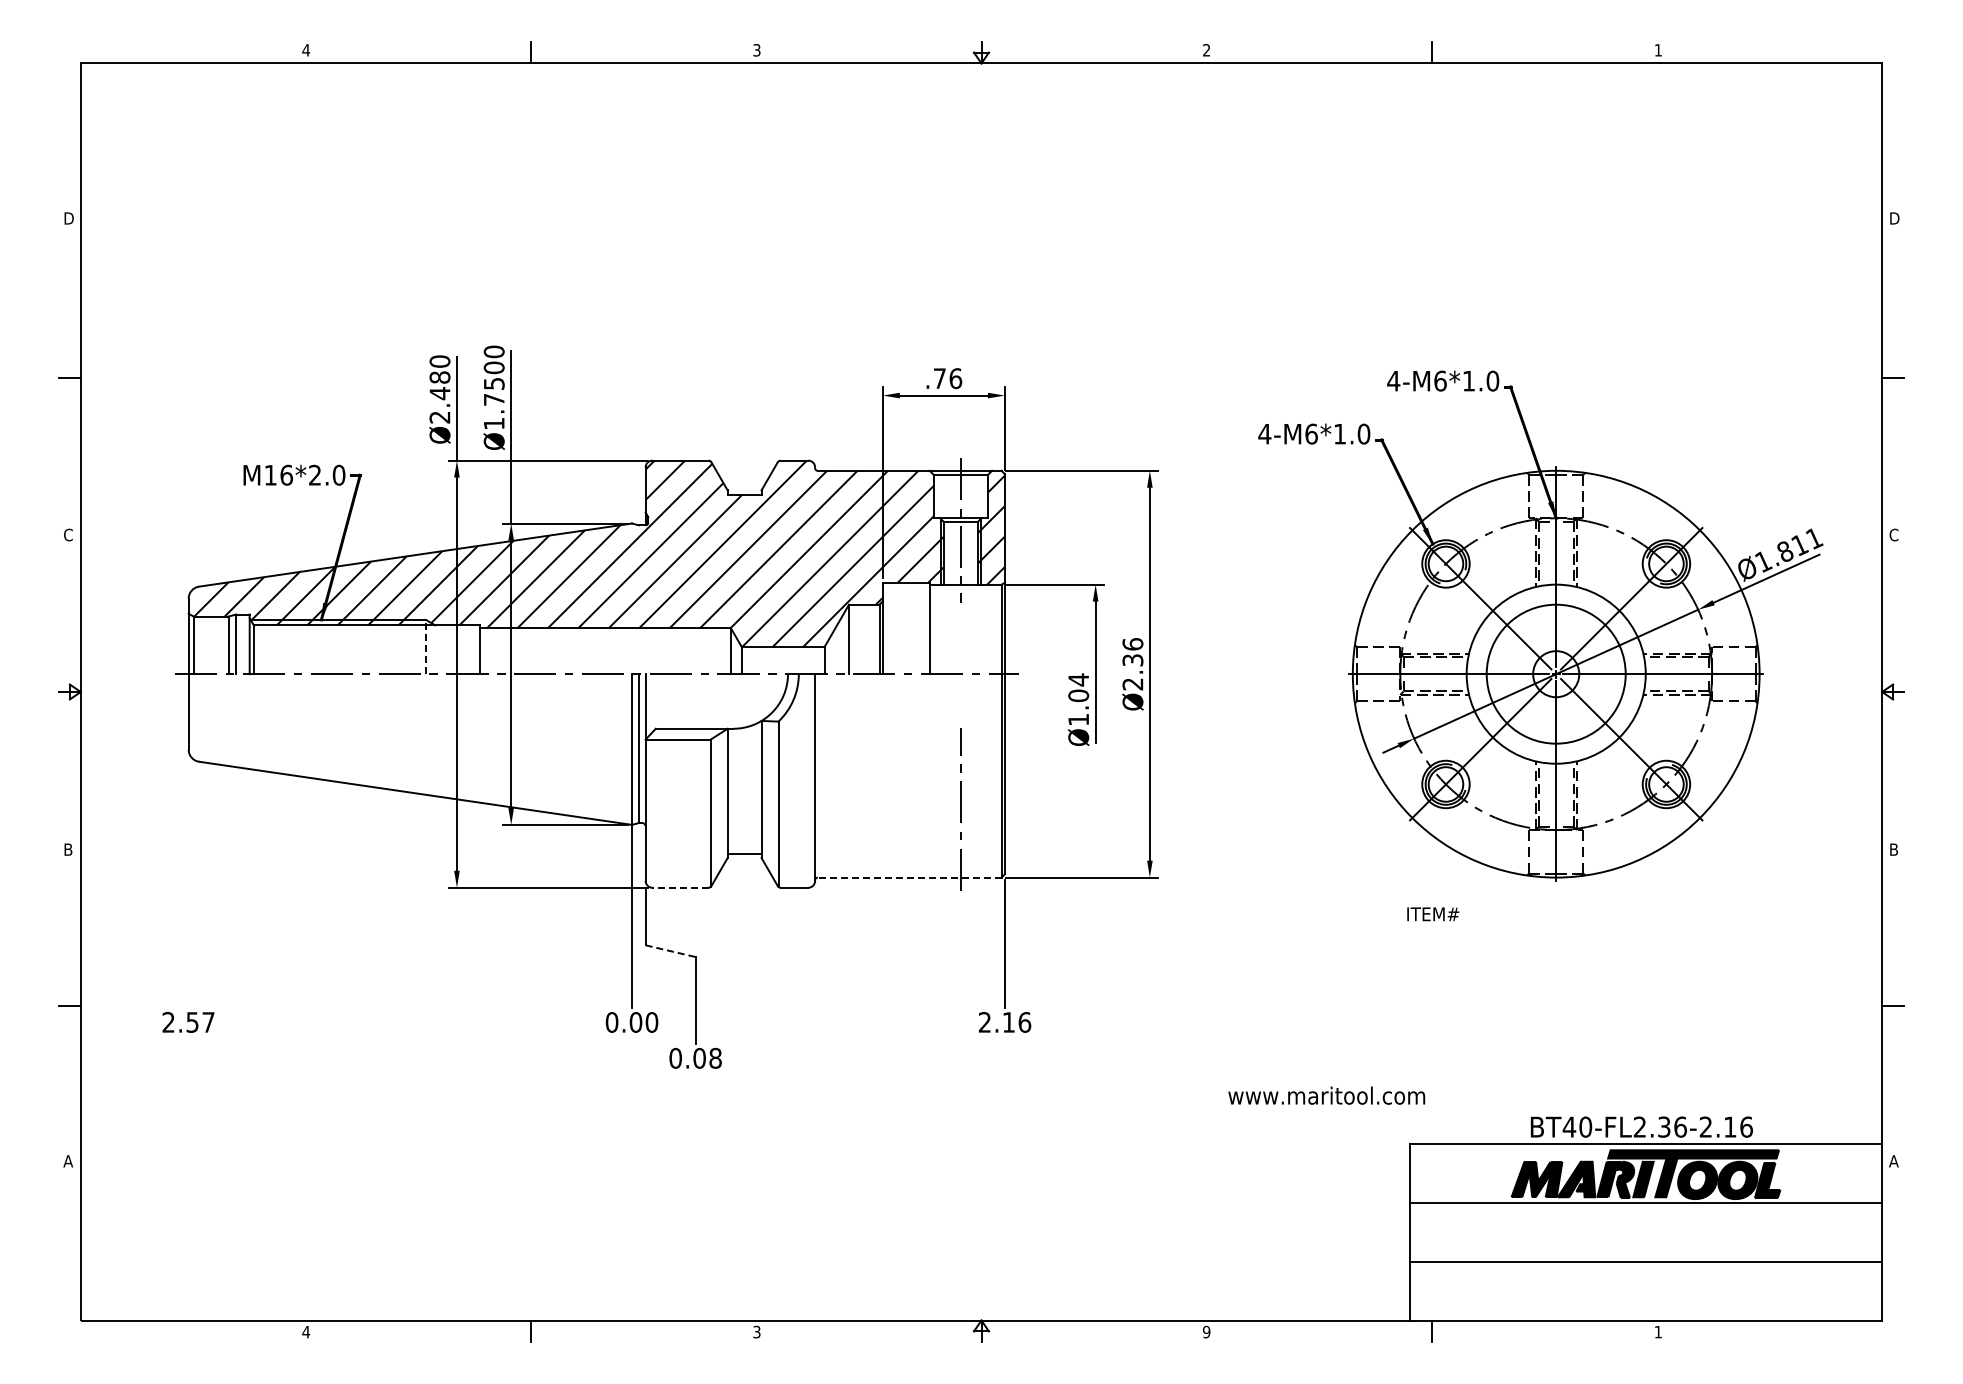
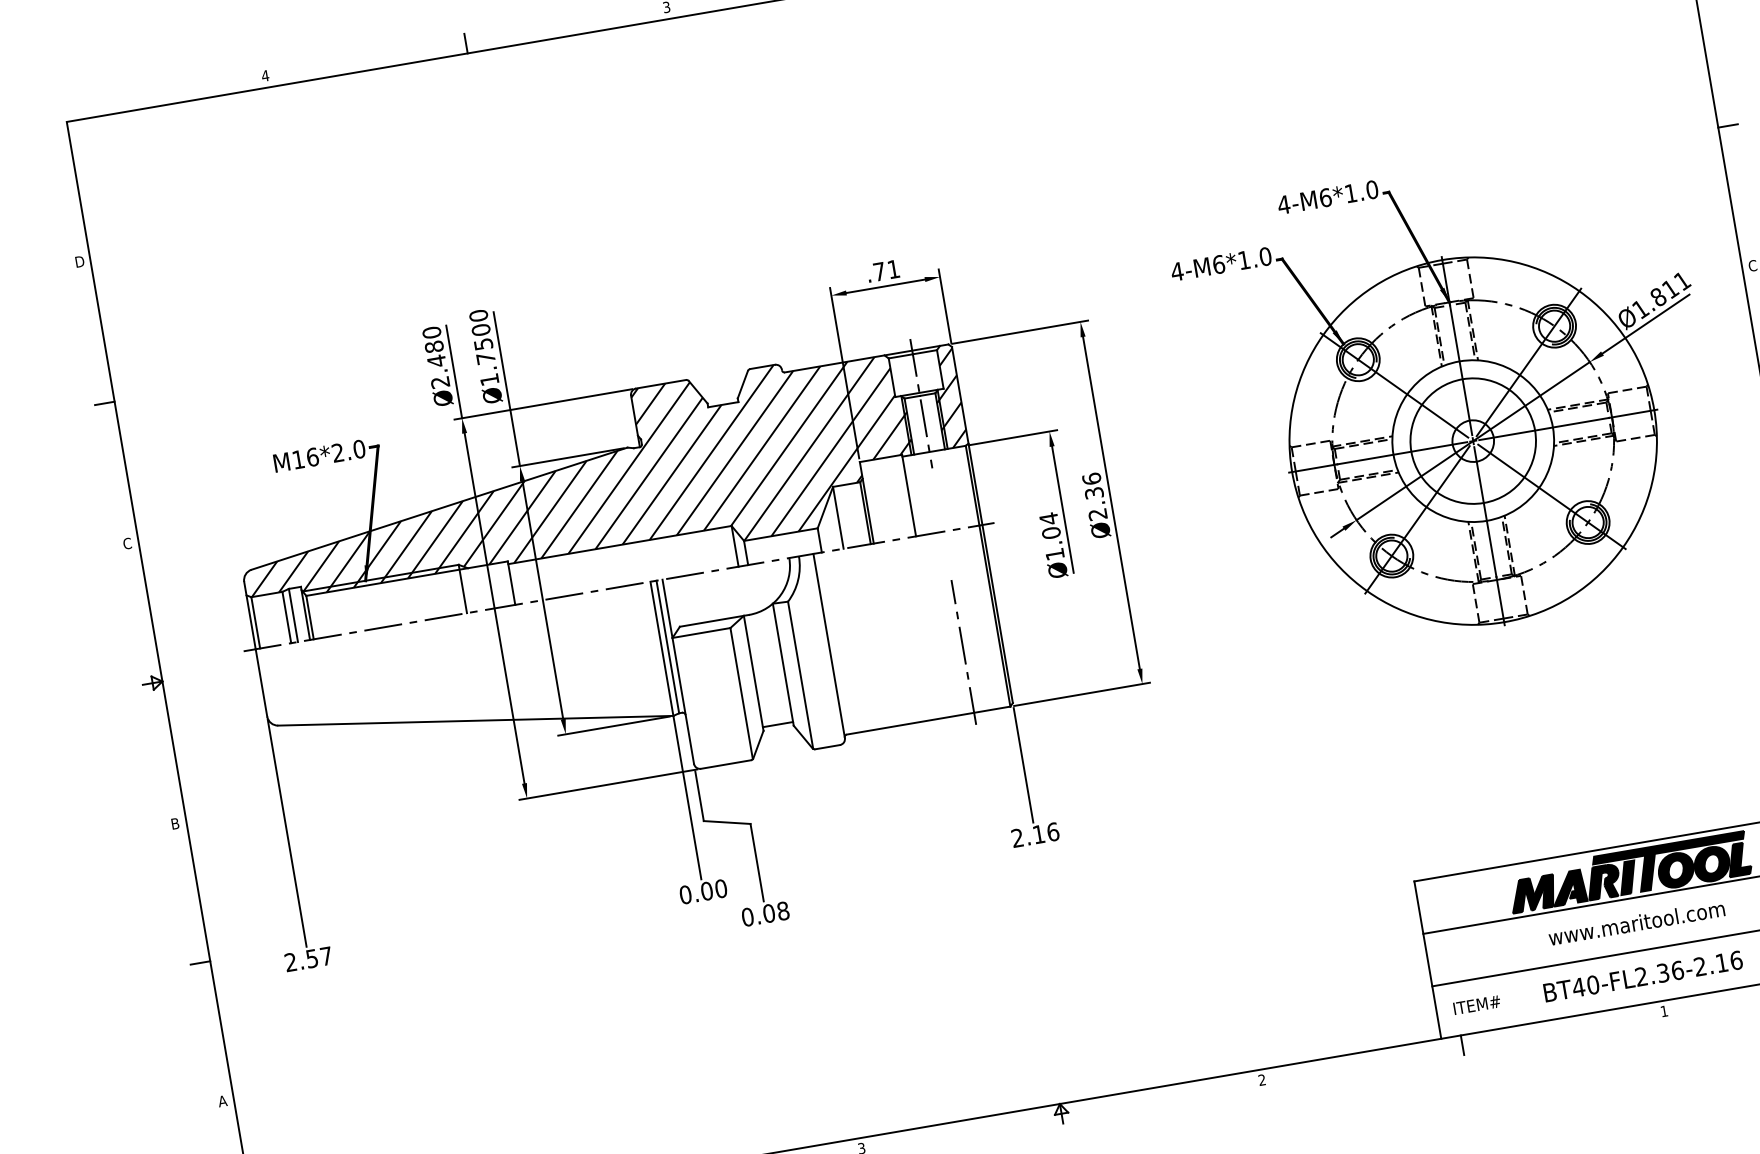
text: (955, 378) -> (893, 269), .76 -> .71
line: (425, 646) -> (462, 588), dashed -> solid
line: (909, 877) -> (928, 720), dashed -> solid
line: (188, 880) -> (286, 832), added
line: (679, 887) -> (725, 764), dashed -> solid
text: (1433, 914) -> (1477, 1005), moved
line: (670, 951) -> (726, 822), dashed -> solid
text: (1326, 1095) -> (1636, 922), moved
text: (1641, 1126) -> (1642, 975), moved
text: (1206, 1332) -> (1262, 1080), 9 -> 2

